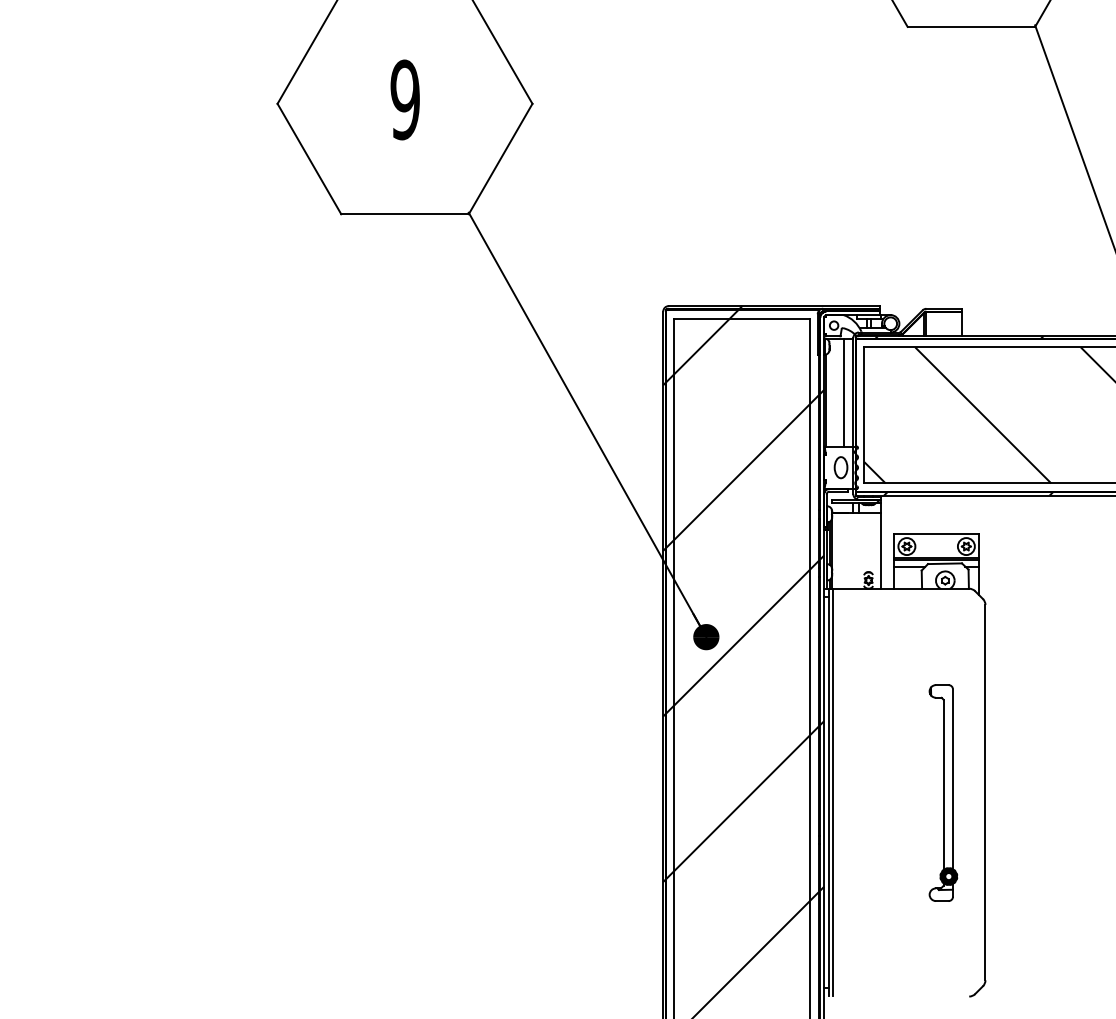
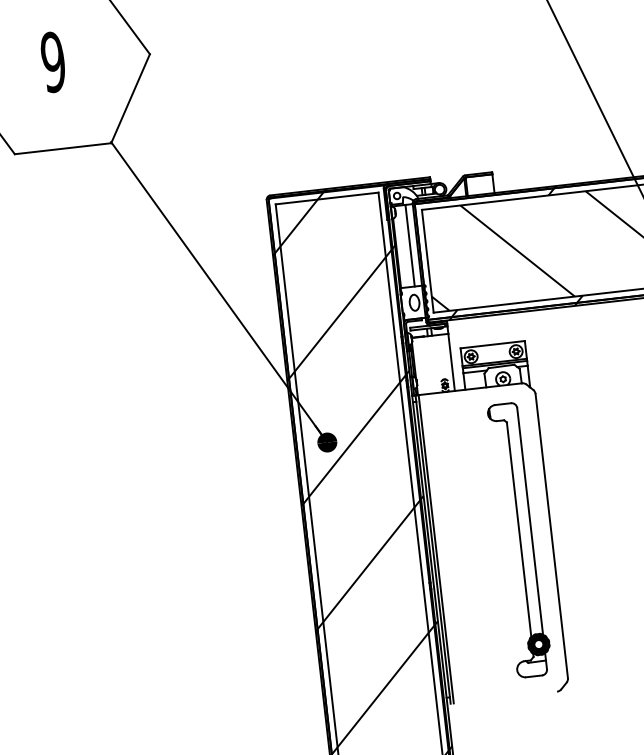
hatch: (974, 414) -> (510, 251), added
part: (943, 792) -> (520, 539), size x1.67

